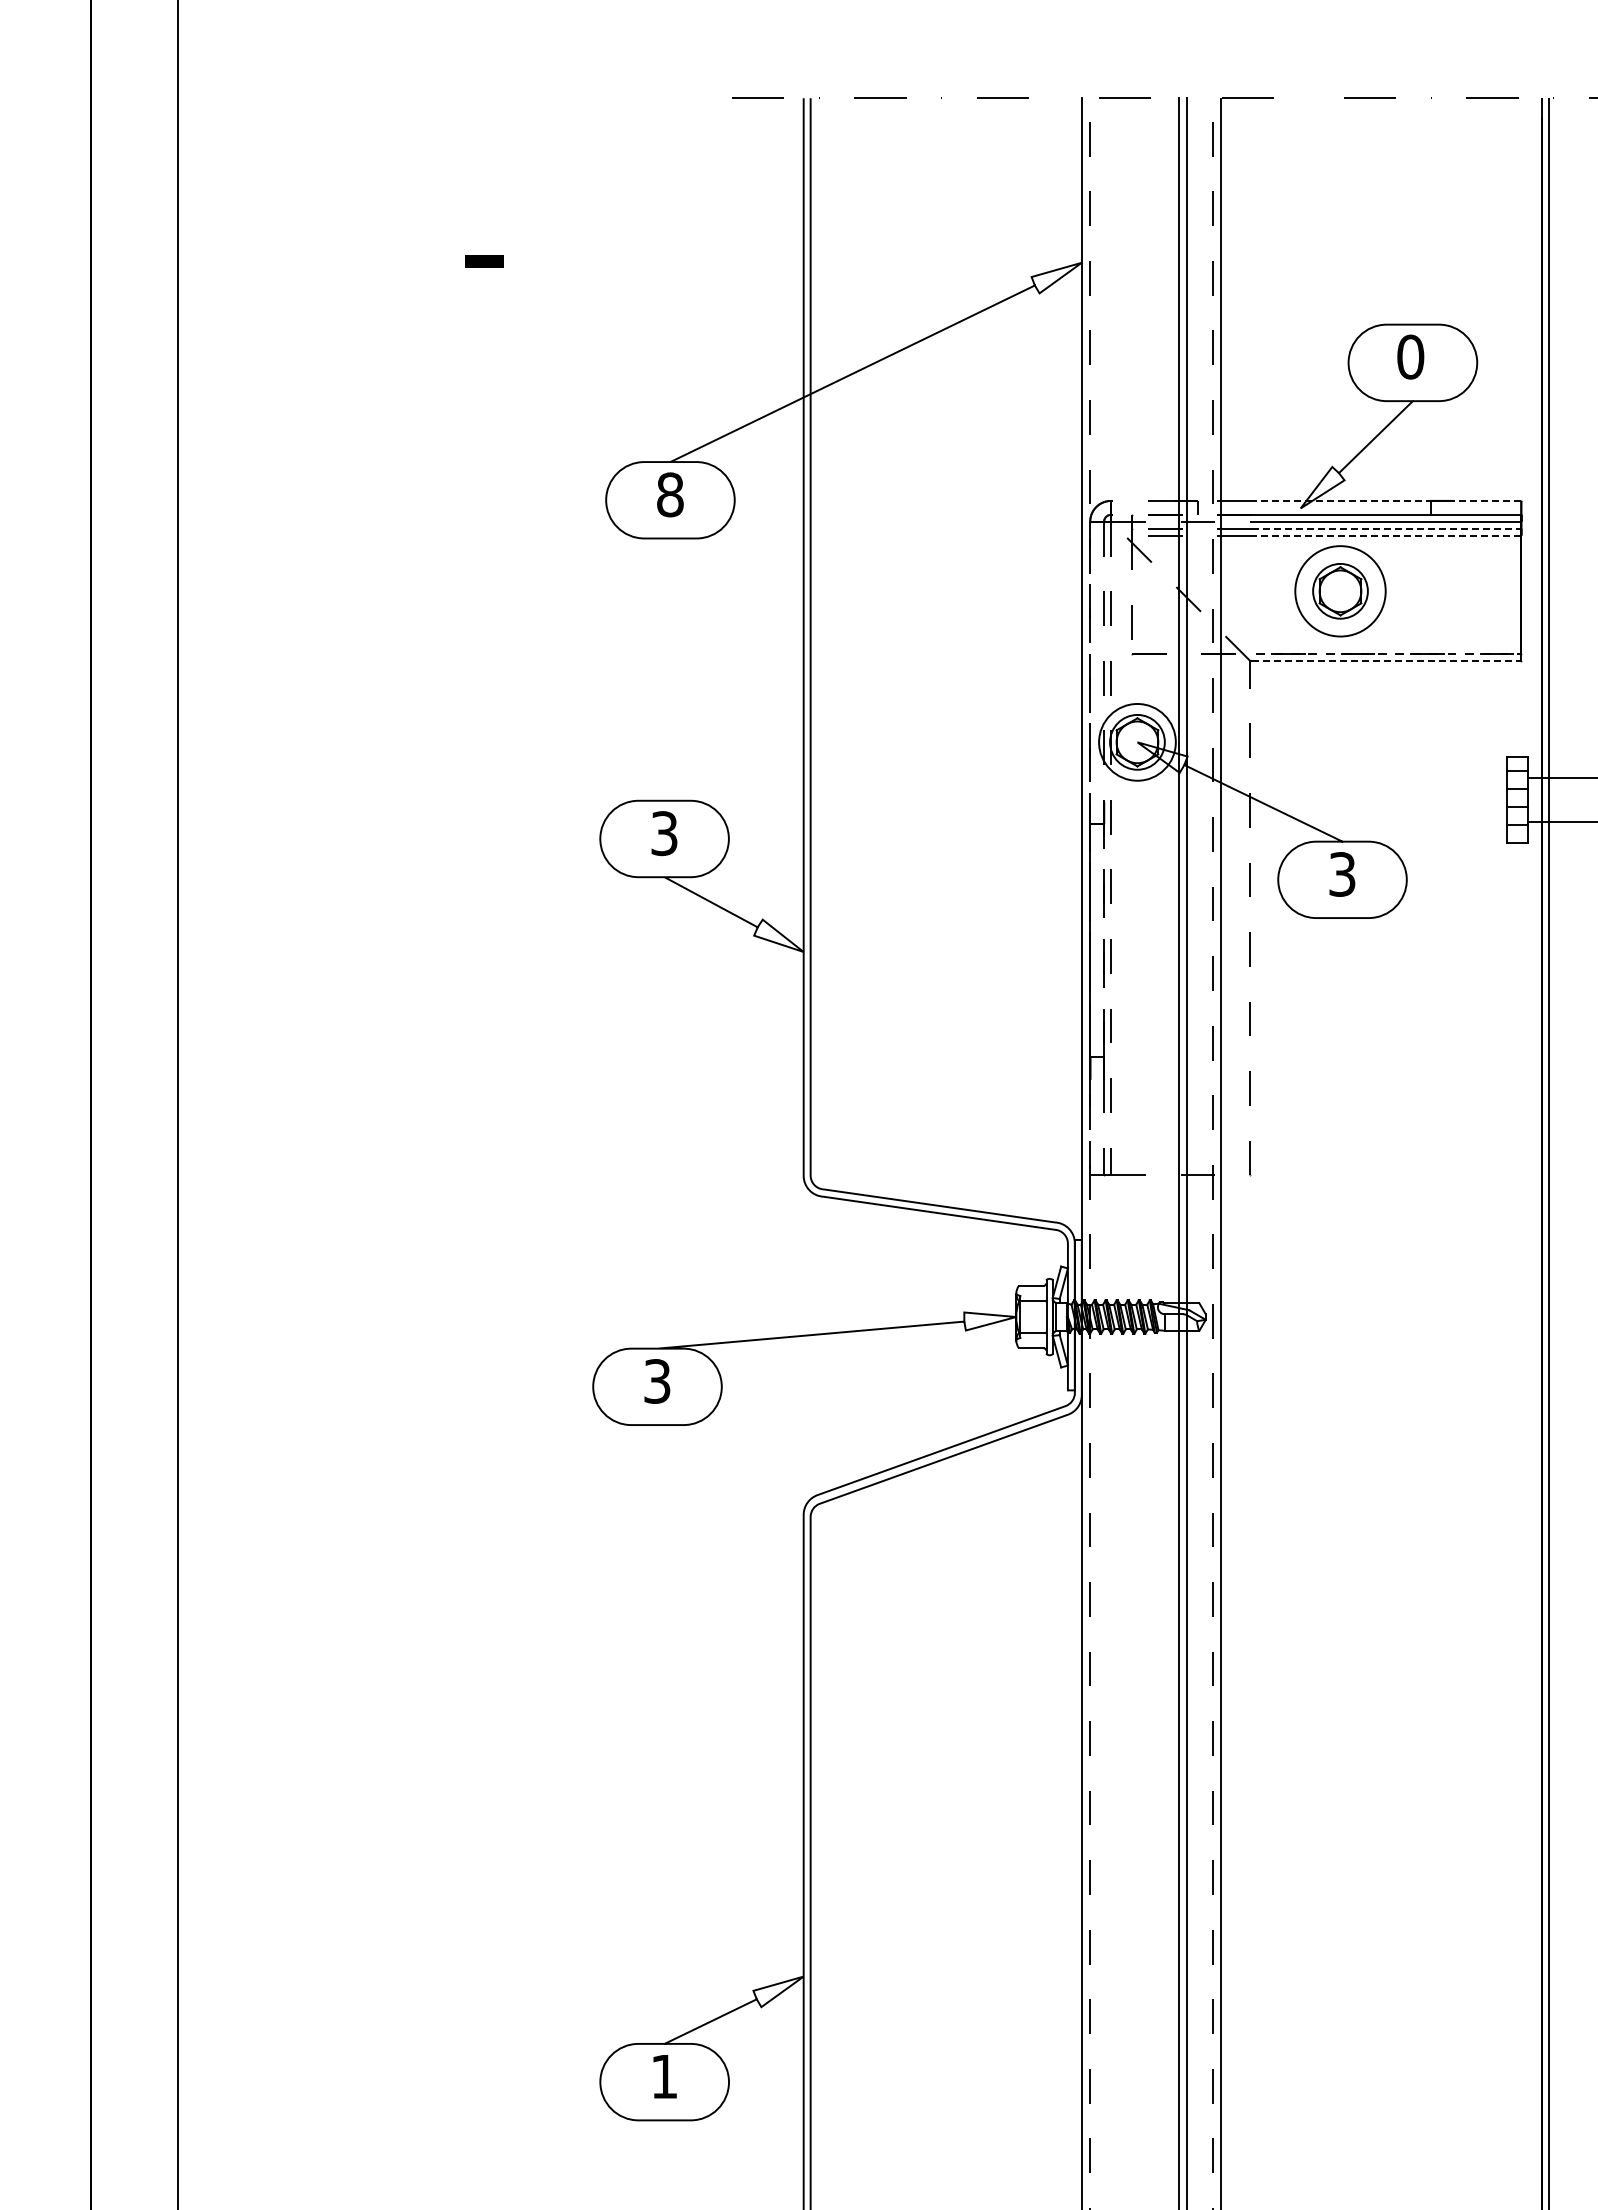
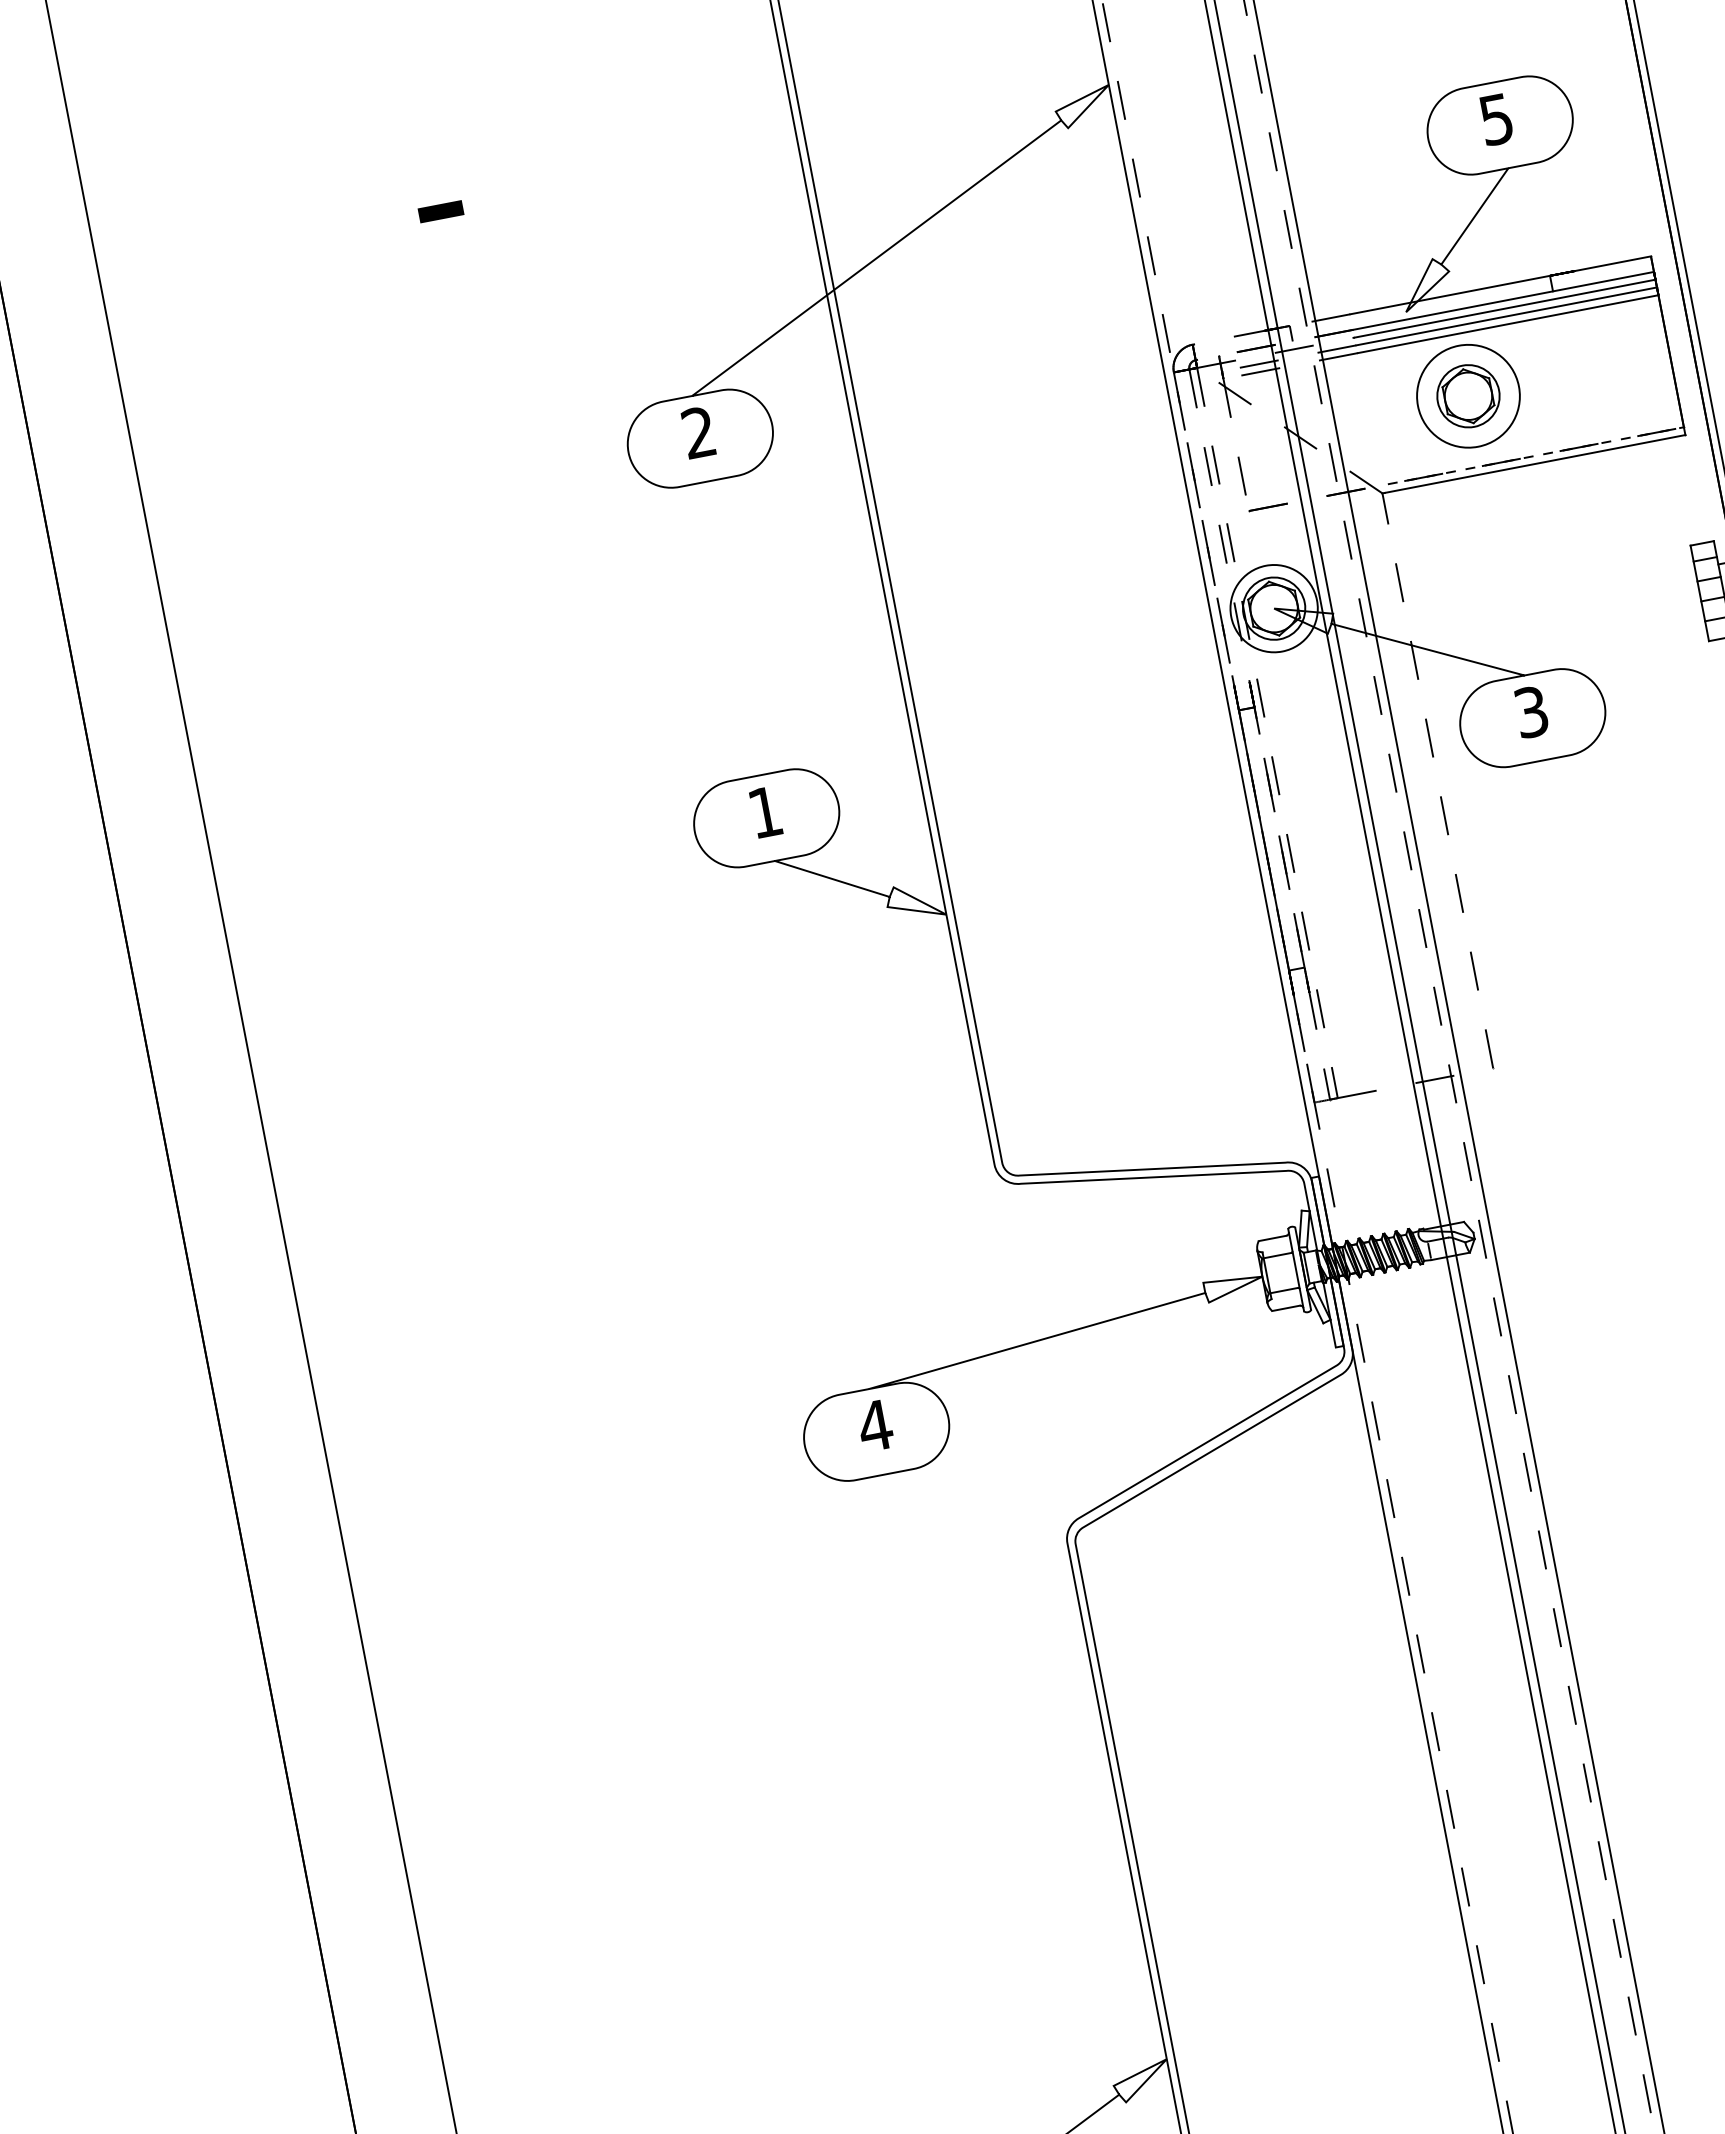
text: (1410, 356) -> (1496, 118), 0 -> 5
text: (670, 494) -> (699, 432), 8 -> 2
line: (1386, 500) -> (1500, 284), dashed -> solid
line: (1386, 528) -> (1506, 316), dashed -> solid
line: (1386, 535) -> (1507, 324), dashed -> solid
line: (1386, 660) -> (1534, 463), dashed -> solid
text: (664, 833) -> (765, 812), 3 -> 1
text: (657, 1381) -> (875, 1425), 3 -> 4

